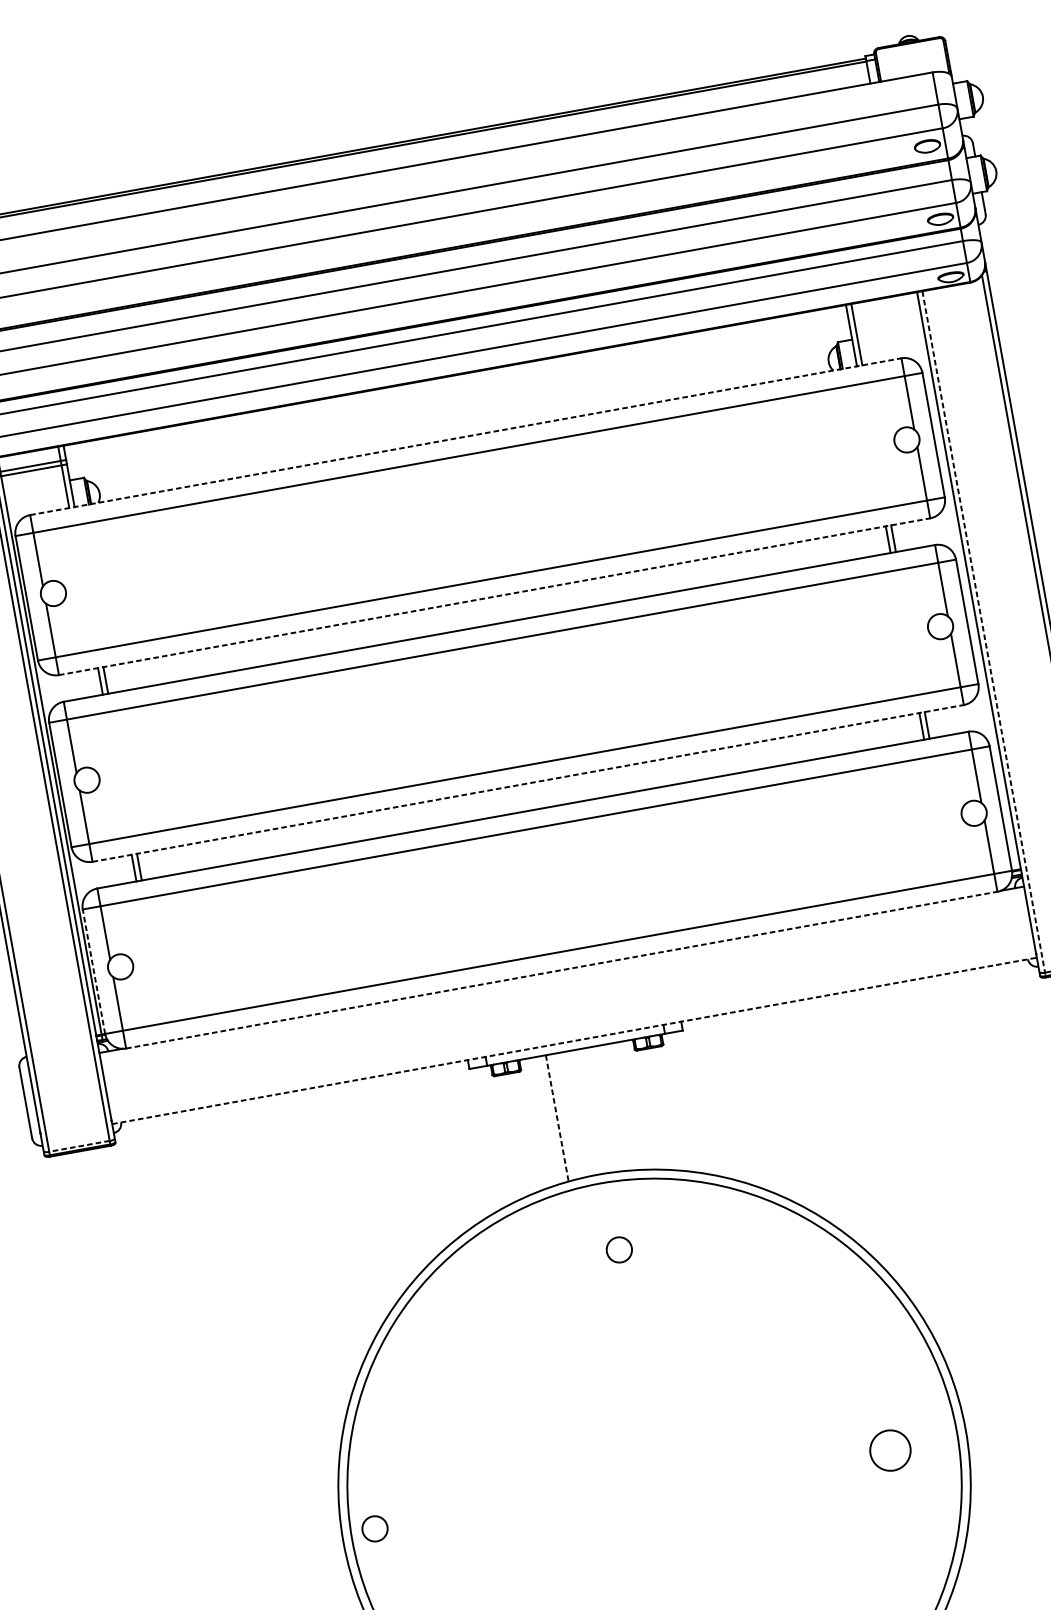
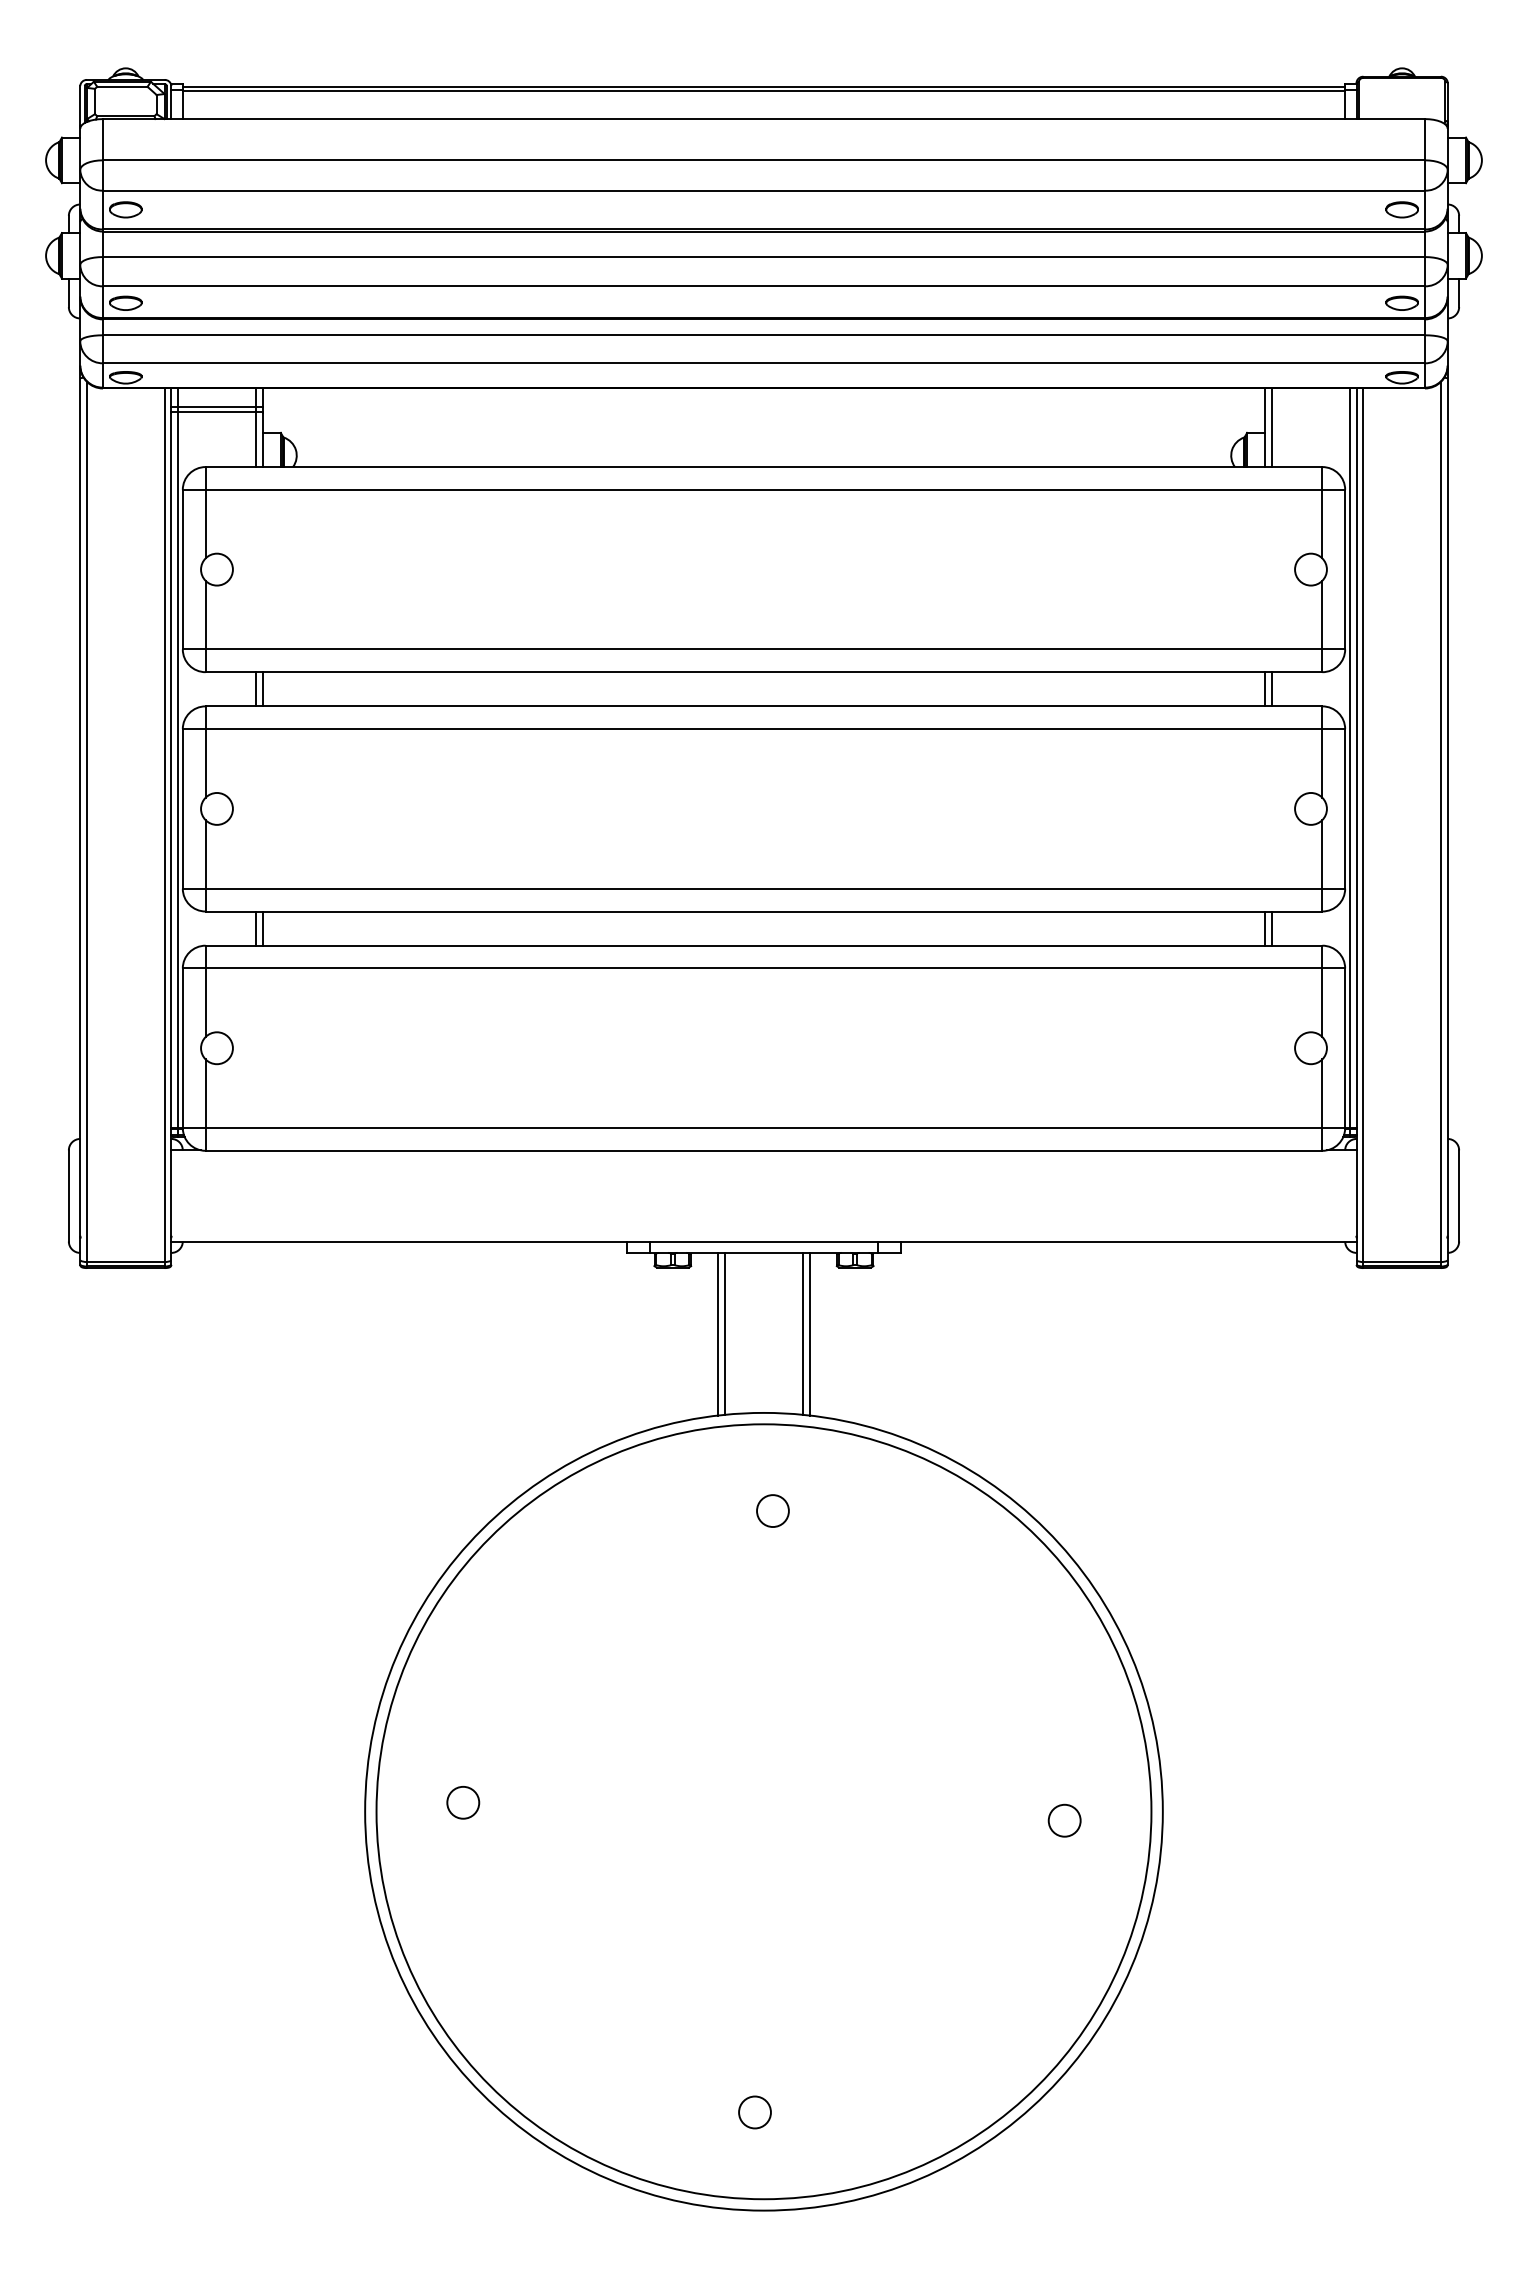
line: (466, 436) -> (764, 467), dashed -> solid
line: (964, 585) -> (1349, 762), added
line: (495, 596) -> (764, 672), dashed -> solid
line: (984, 634) -> (1363, 828), dashed -> solid
line: (528, 783) -> (764, 911), dashed -> solid
line: (562, 969) -> (764, 1150), dashed -> solid
line: (93, 971) -> (182, 1048), dashed -> solid
line: (574, 1040) -> (764, 1241), dashed -> solid
line: (622, 1106) -> (809, 1333), added
line: (617, 1107) -> (802, 1333), added
line: (557, 1118) -> (725, 1333), dashed -> solid
line: (551, 1119) -> (718, 1333), added
line: (79, 1146) -> (125, 1261), dashed -> solid
circle: (890, 1450) -> (1064, 1820), size x0.62
circle: (375, 1528) -> (463, 1802), moved

